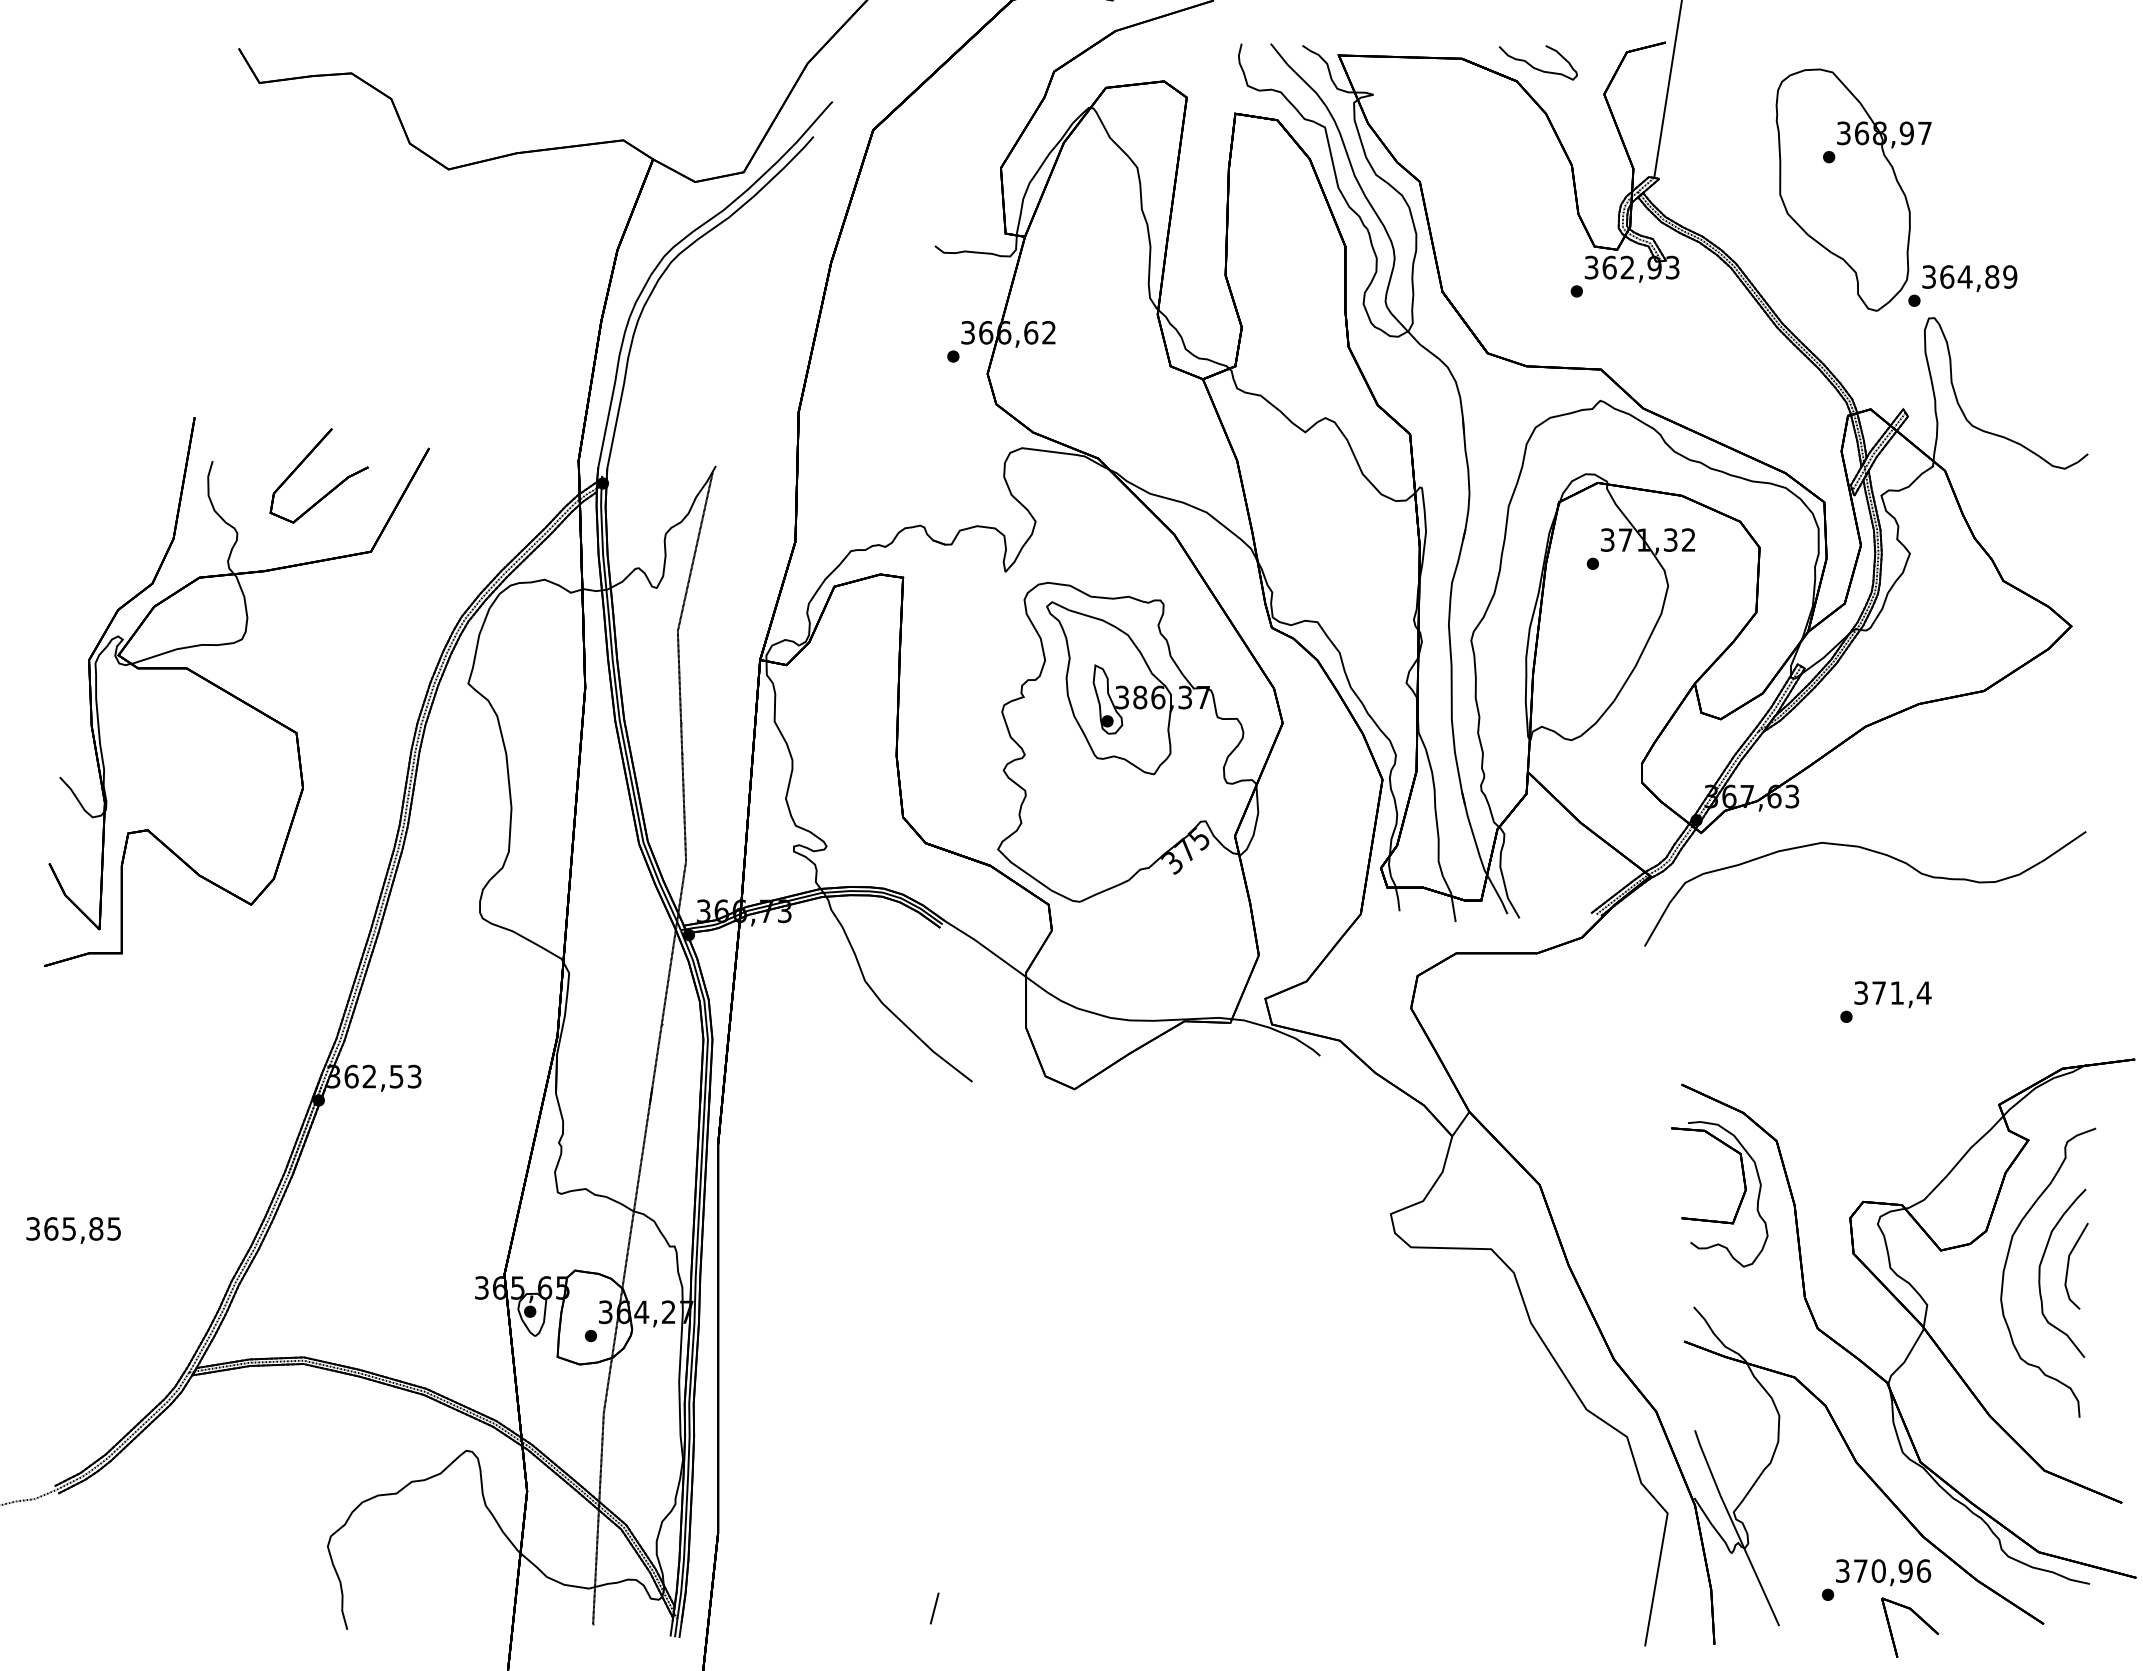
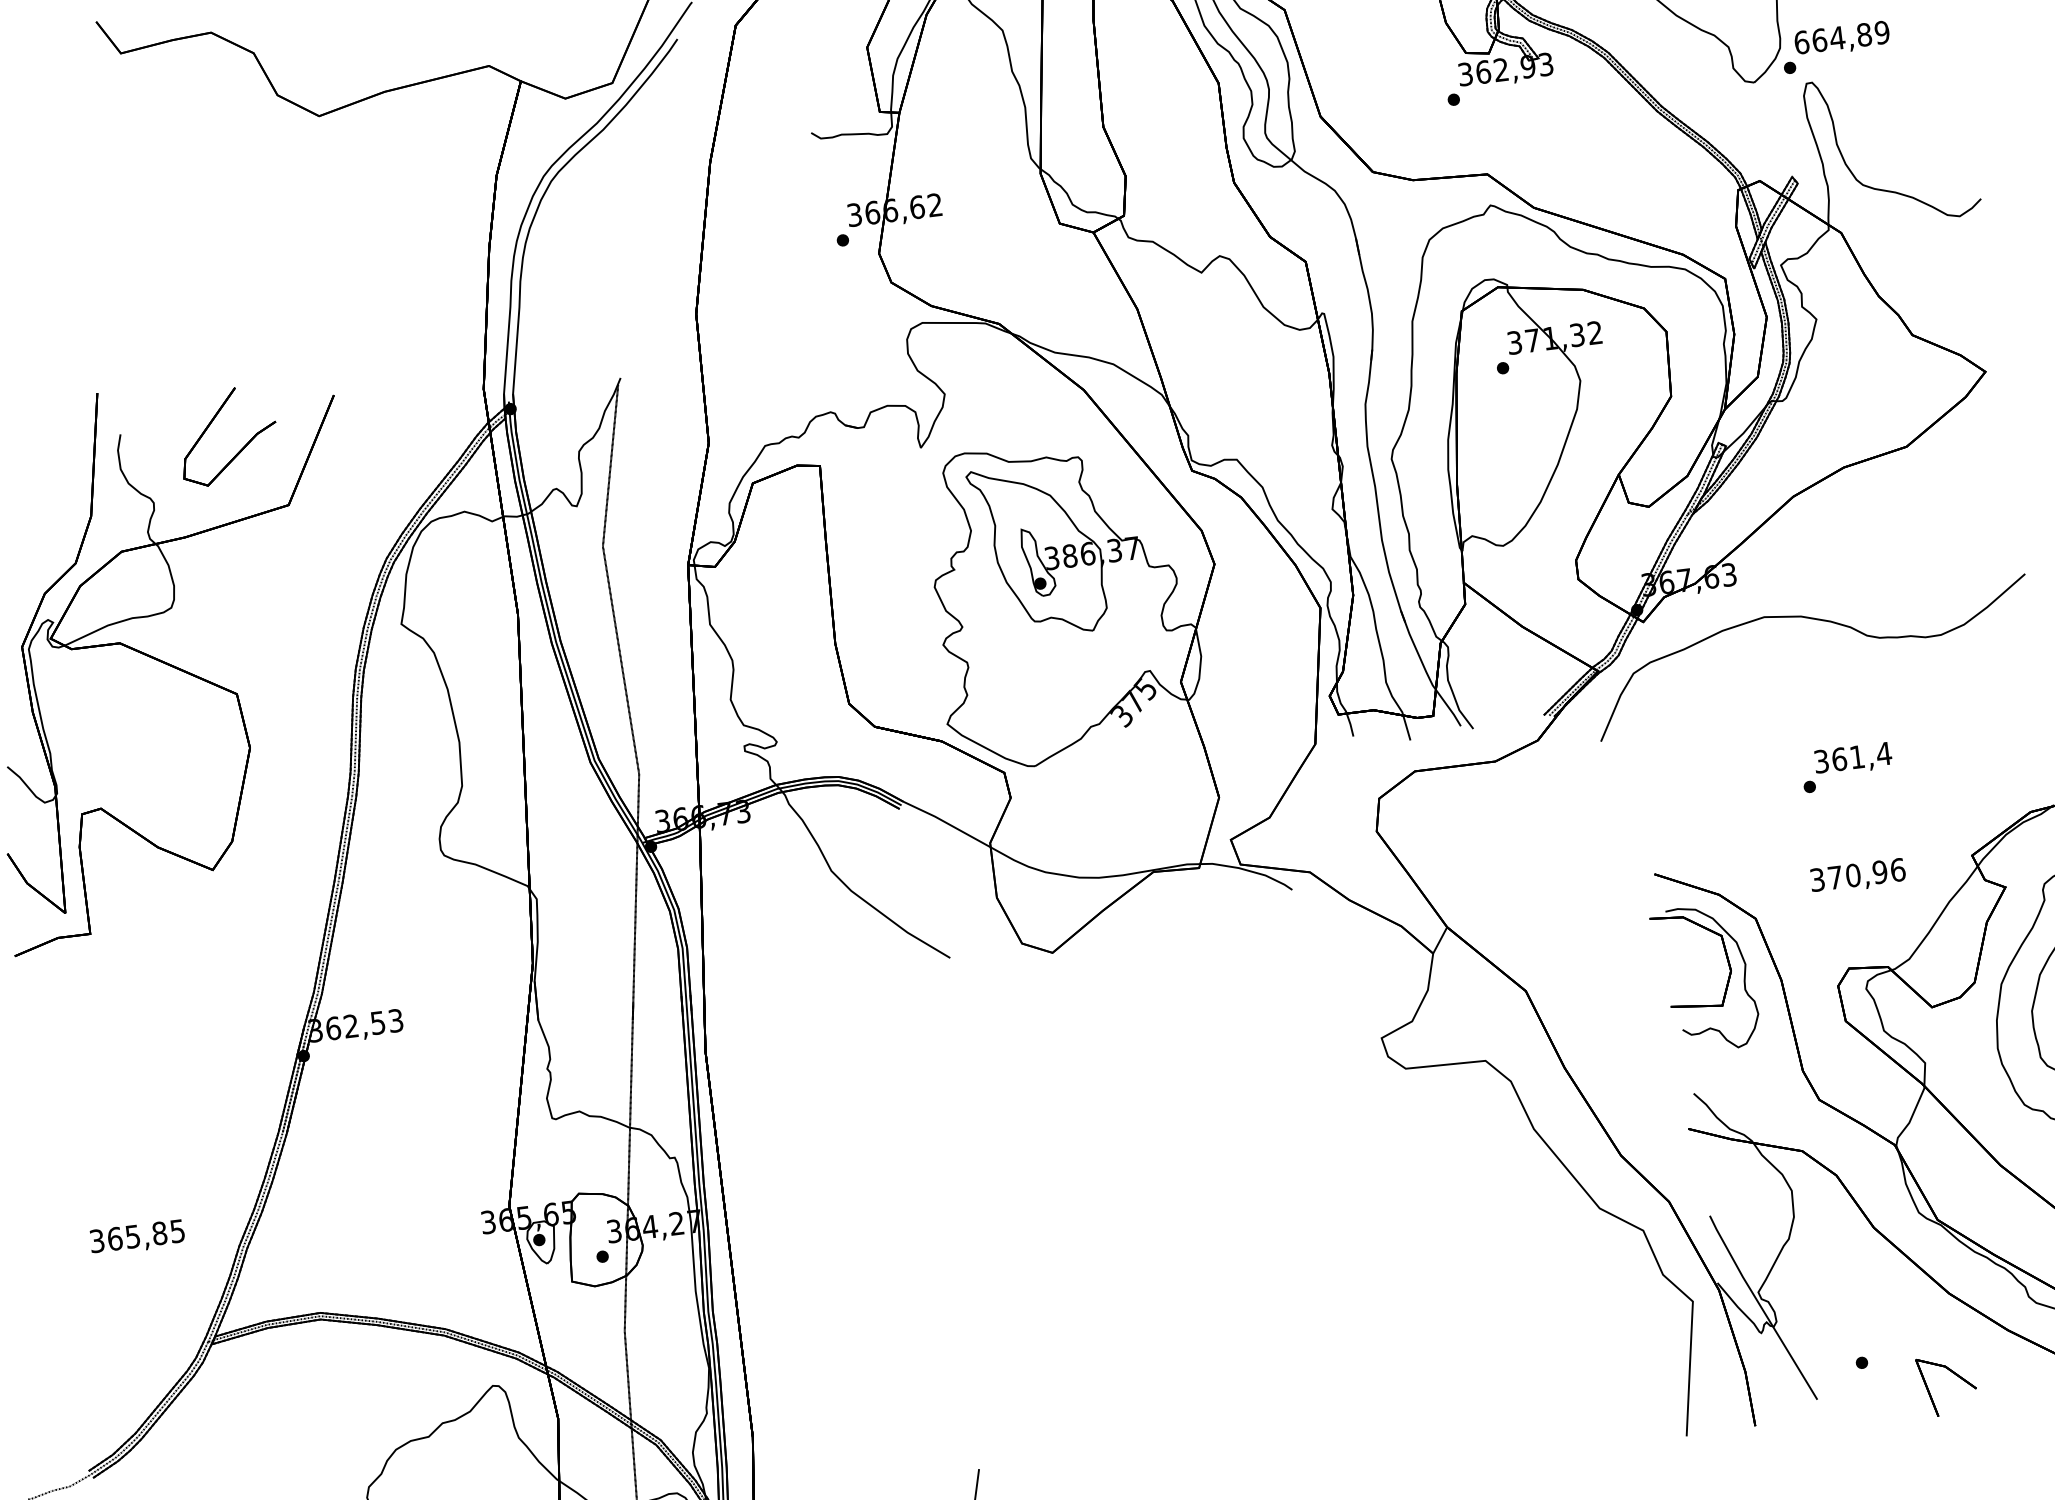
text: (1929, 276) -> (1802, 41), 364,89 -> 664,89
text: (1879, 992) -> (1839, 758), 371,4 -> 361,4
text: (73, 1230) -> (137, 1237), moved
text: (1883, 1572) -> (1858, 876), moved

